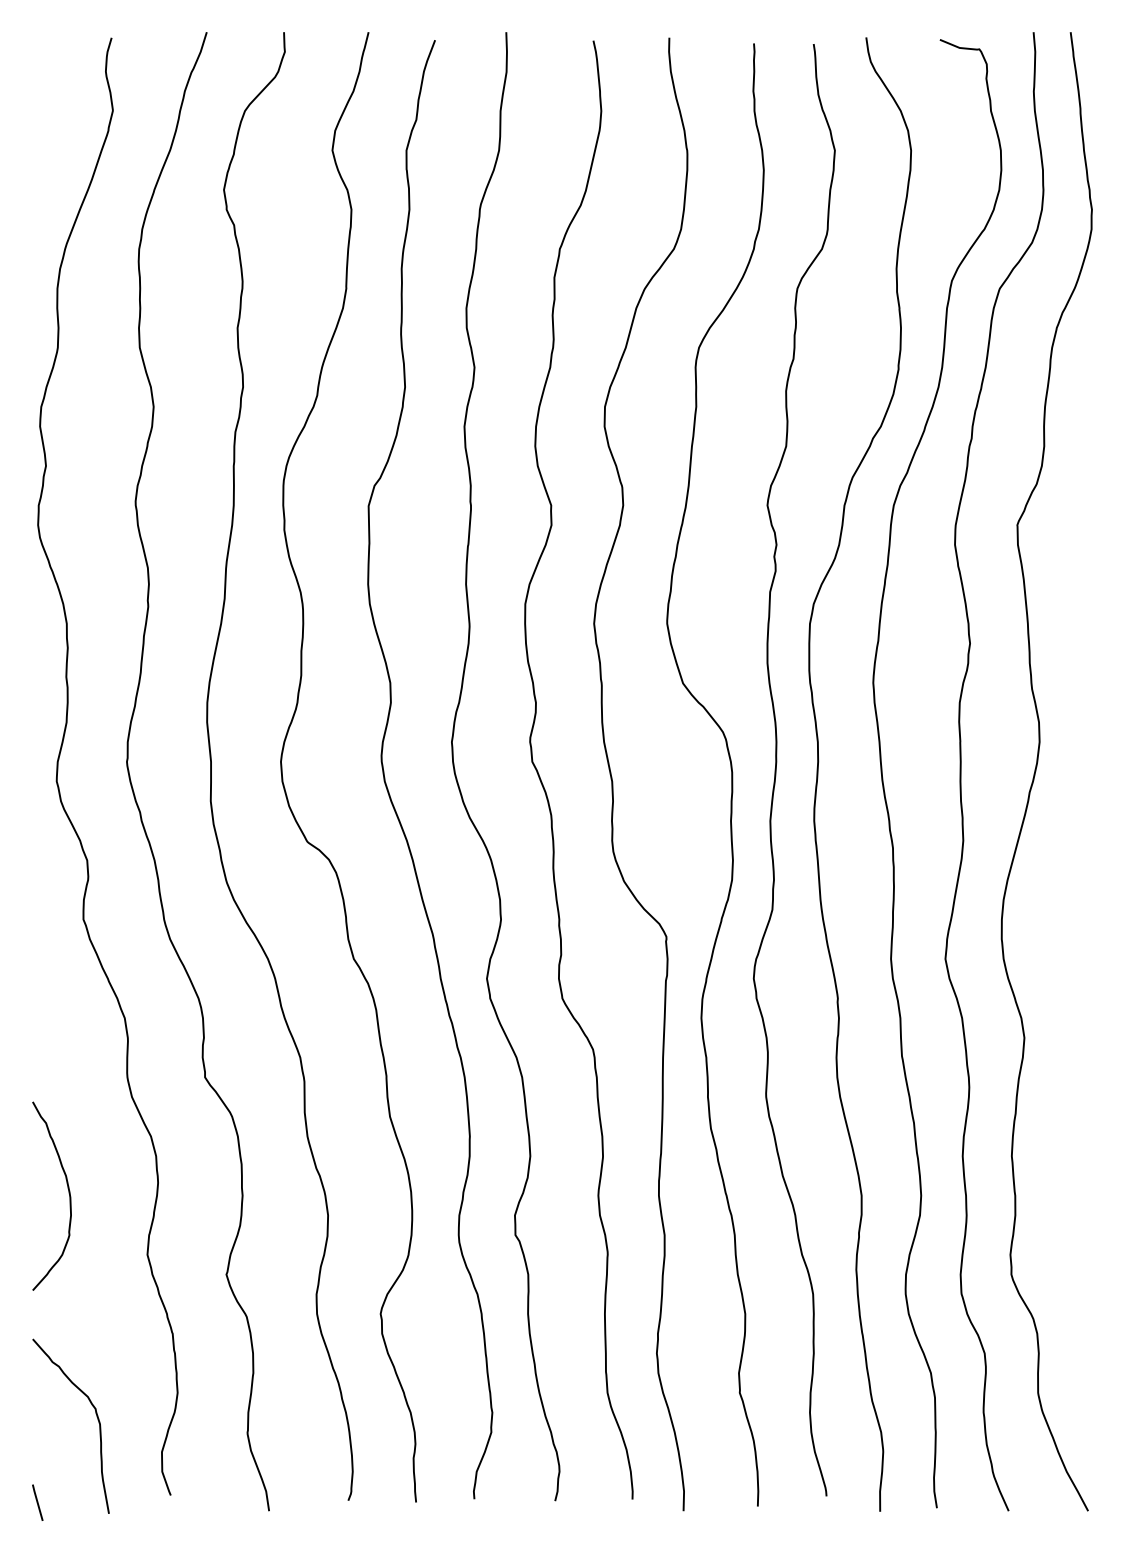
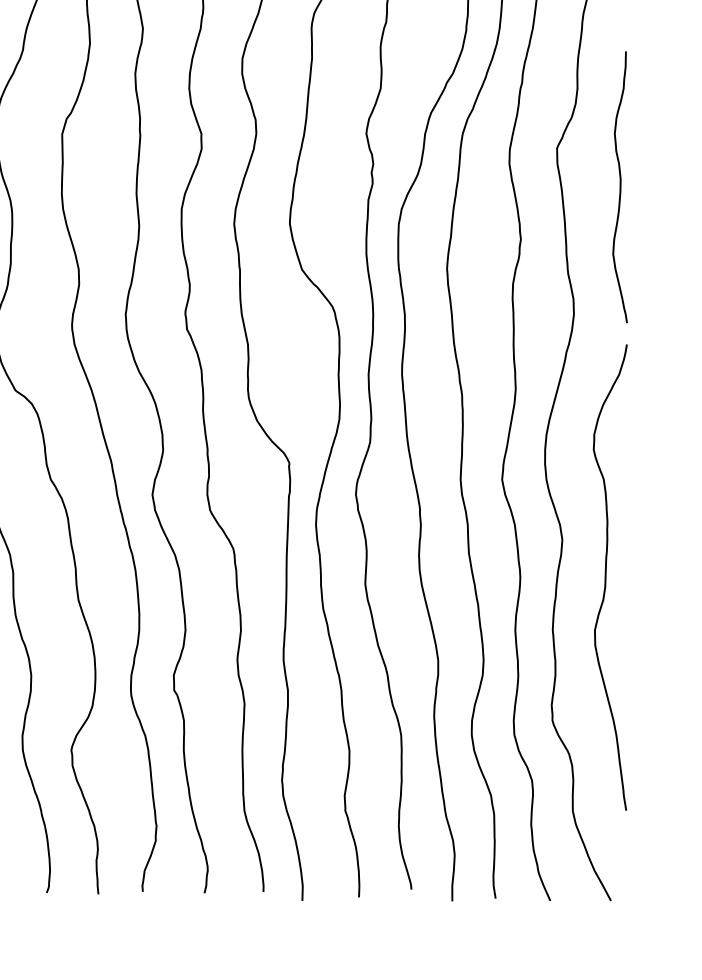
curve: (1099, 575) -> (619, 187), added
curve: (1082, 1084) -> (606, 575), added

